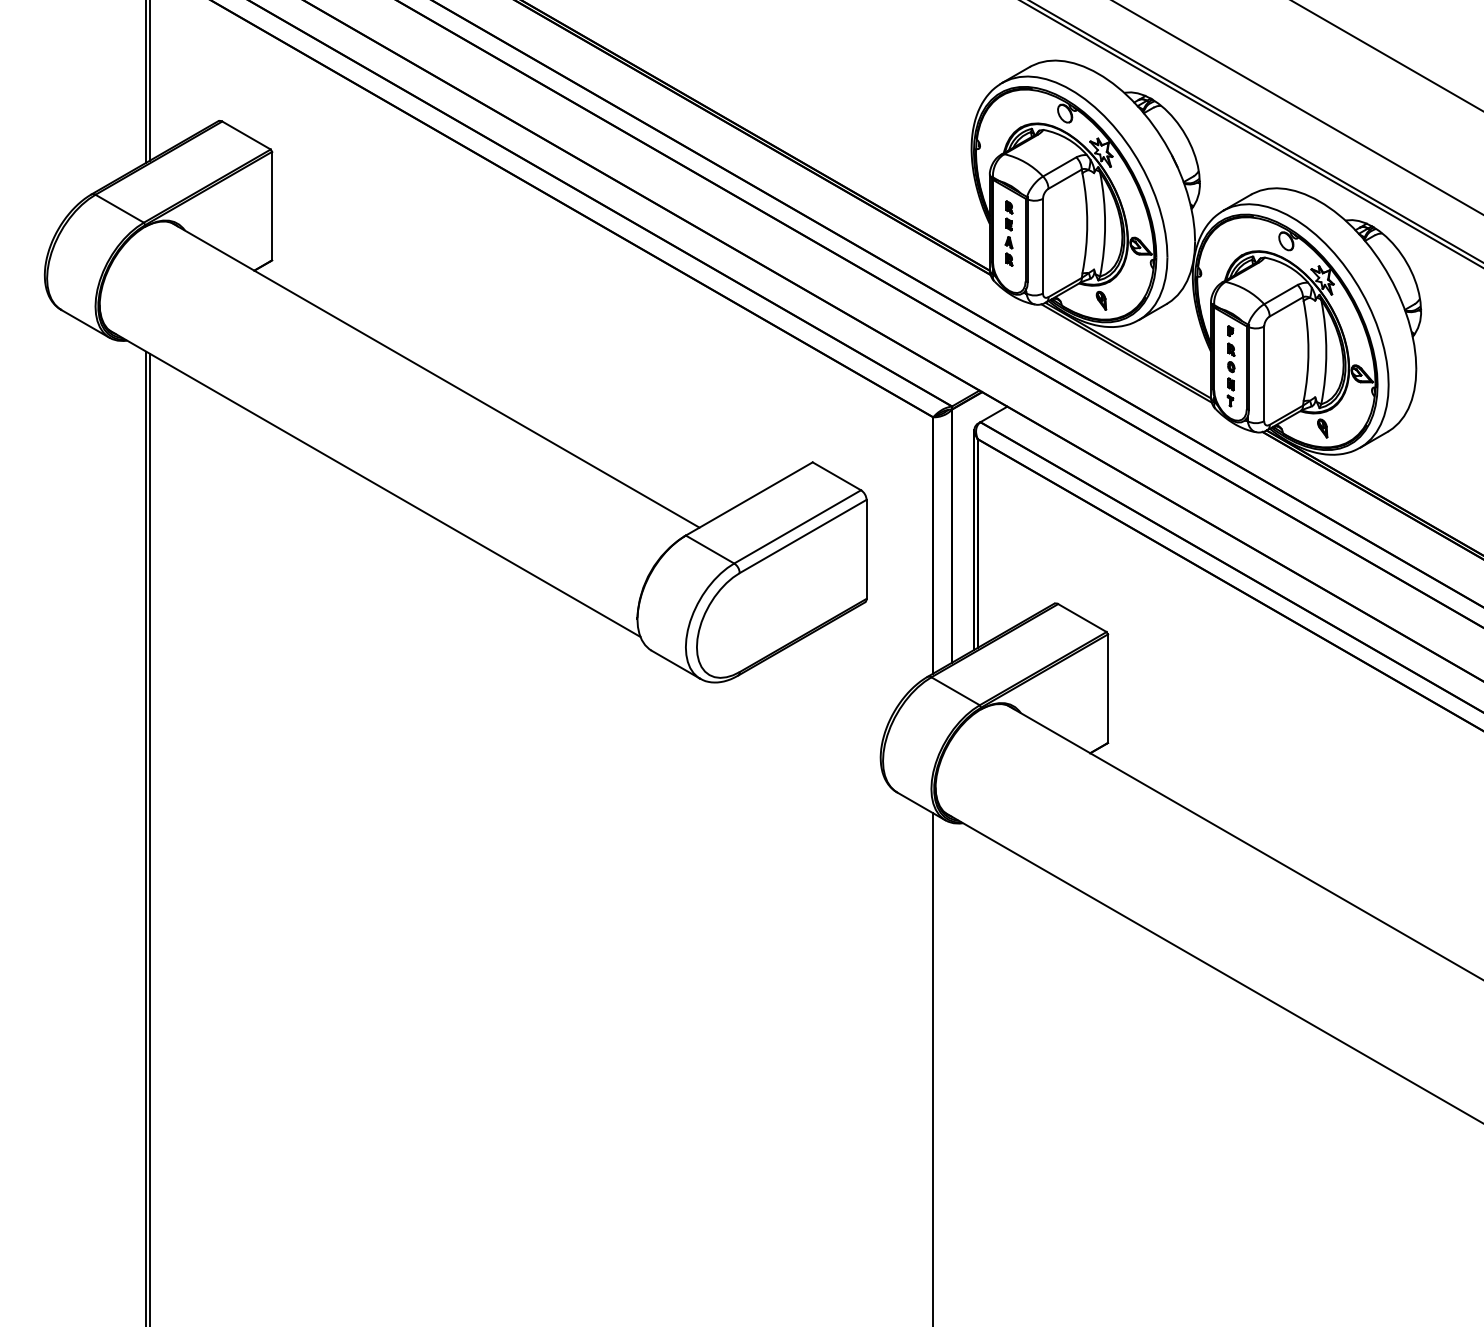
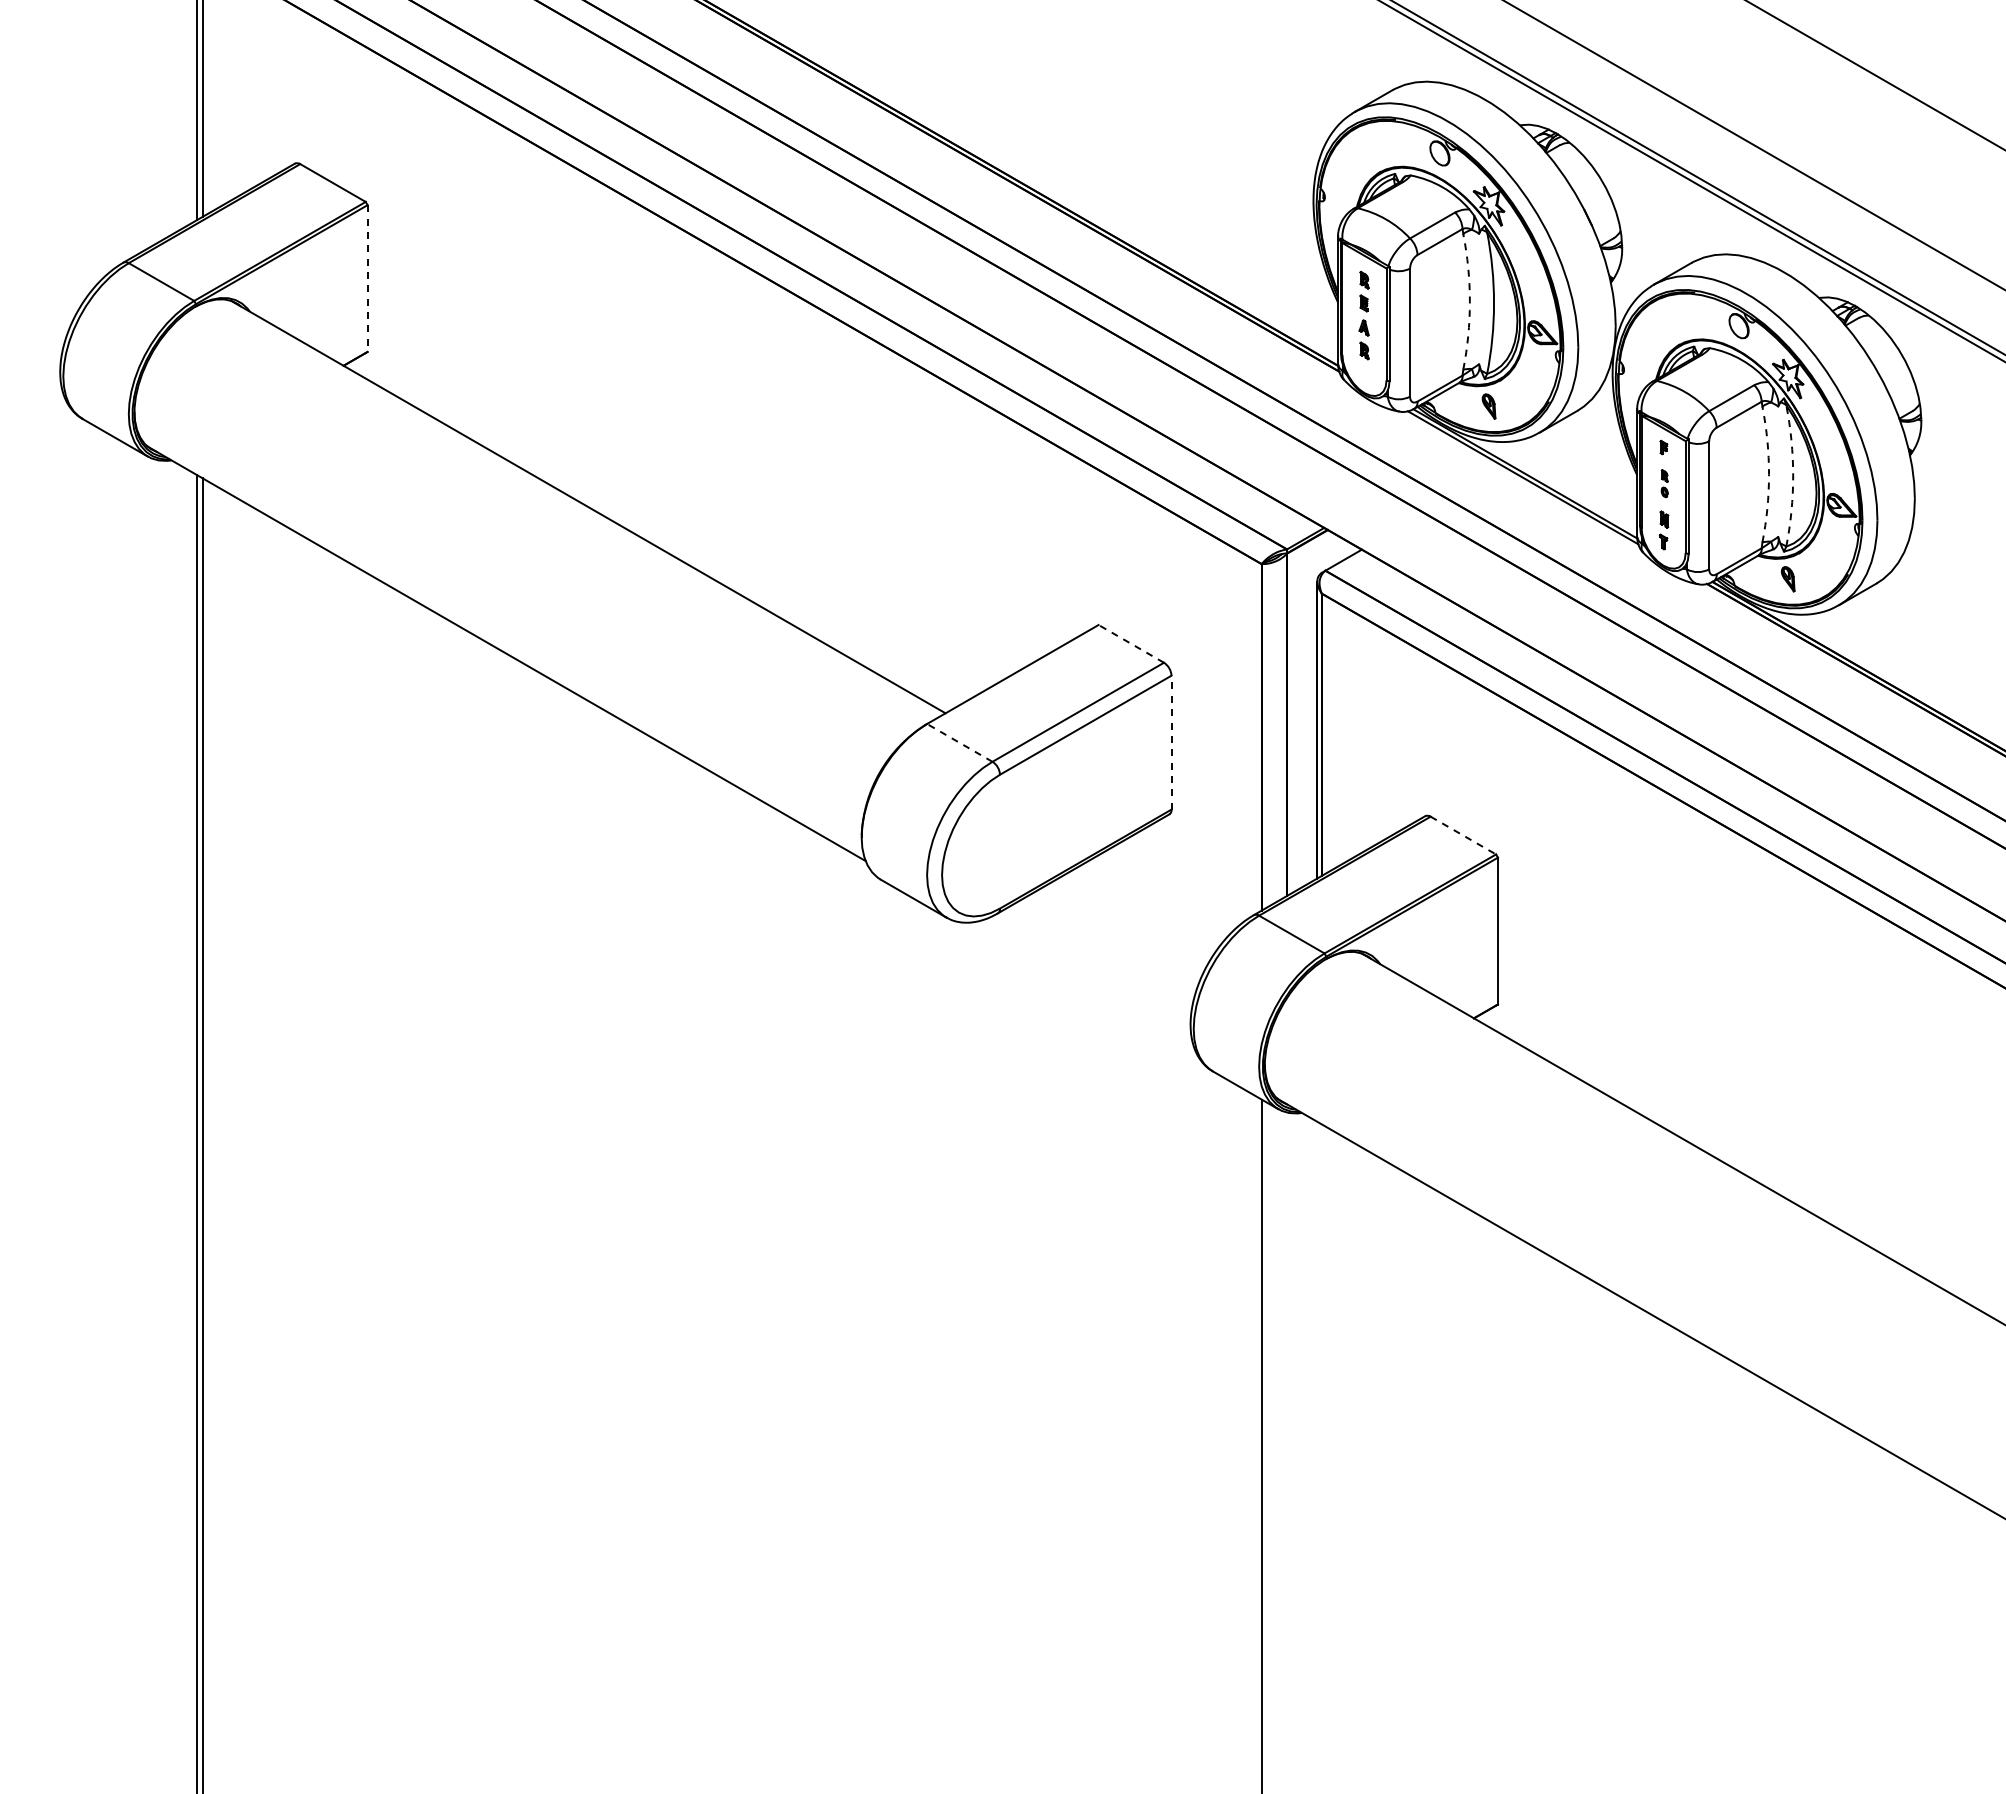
line: (272, 206) -> (367, 279), solid -> dashed
arc: (1086, 223) -> (1469, 301), solid -> dashed
arc: (1308, 351) -> (1769, 474), solid -> dashed
arc: (1326, 351) -> (1793, 475), solid -> dashed
part: (1231, 357) -> (1664, 483), size x0.7
line: (837, 476) -> (1131, 643), solid -> dashed
line: (709, 549) -> (959, 742), solid -> dashed
line: (866, 549) -> (1171, 742), solid -> dashed
line: (1082, 618) -> (1463, 835), solid -> dashed

